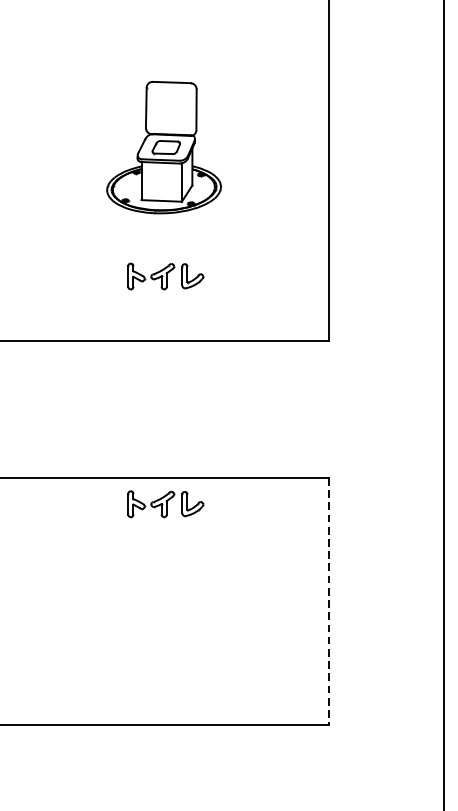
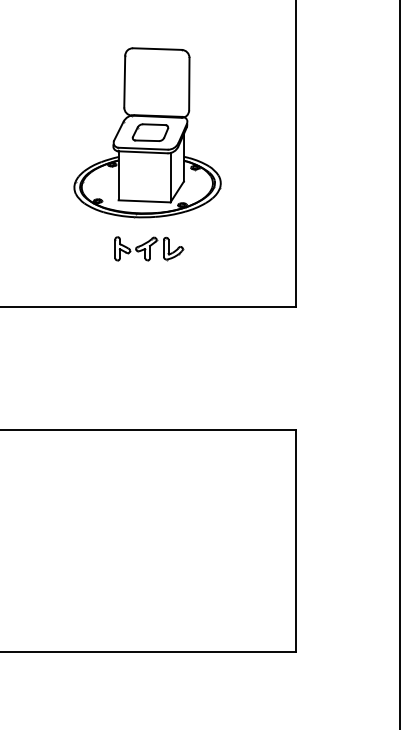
part: (164, 147) -> (147, 132), size x1.43
part: (166, 503) -> (149, 453), removed
line: (328, 601) -> (295, 541), dashed -> solid

